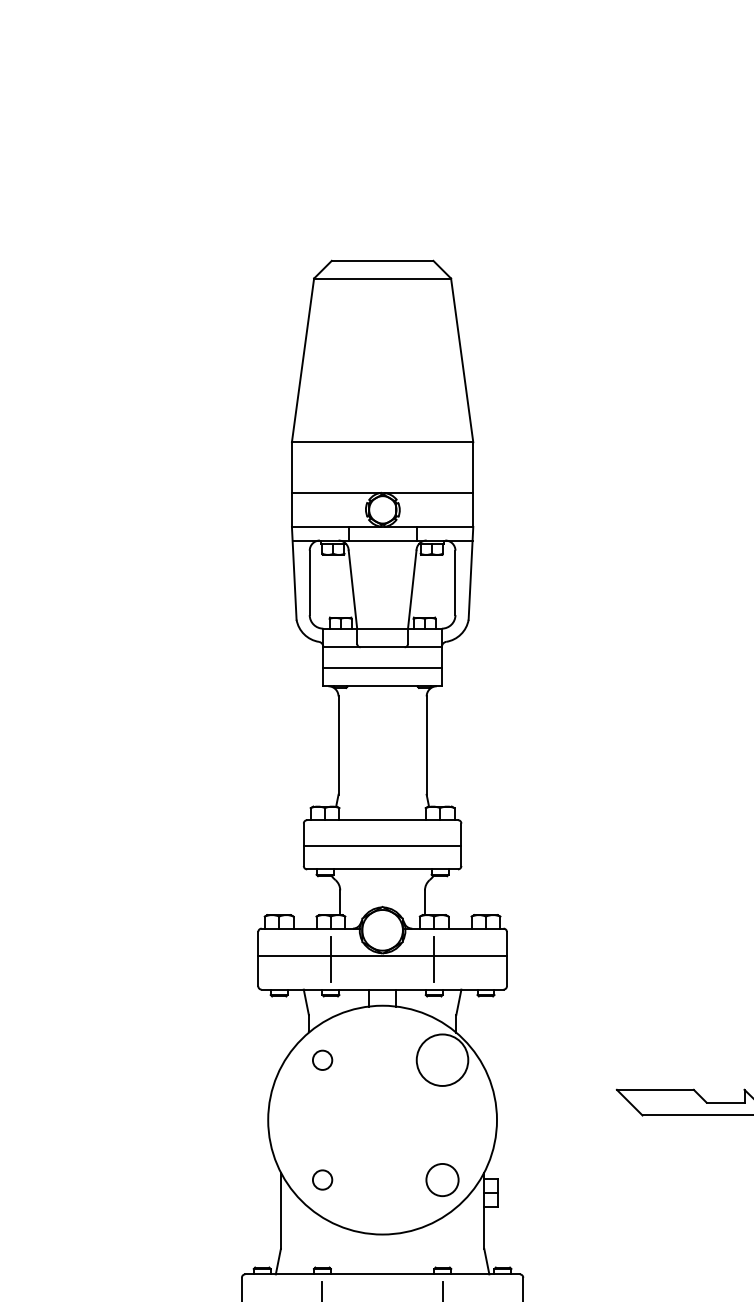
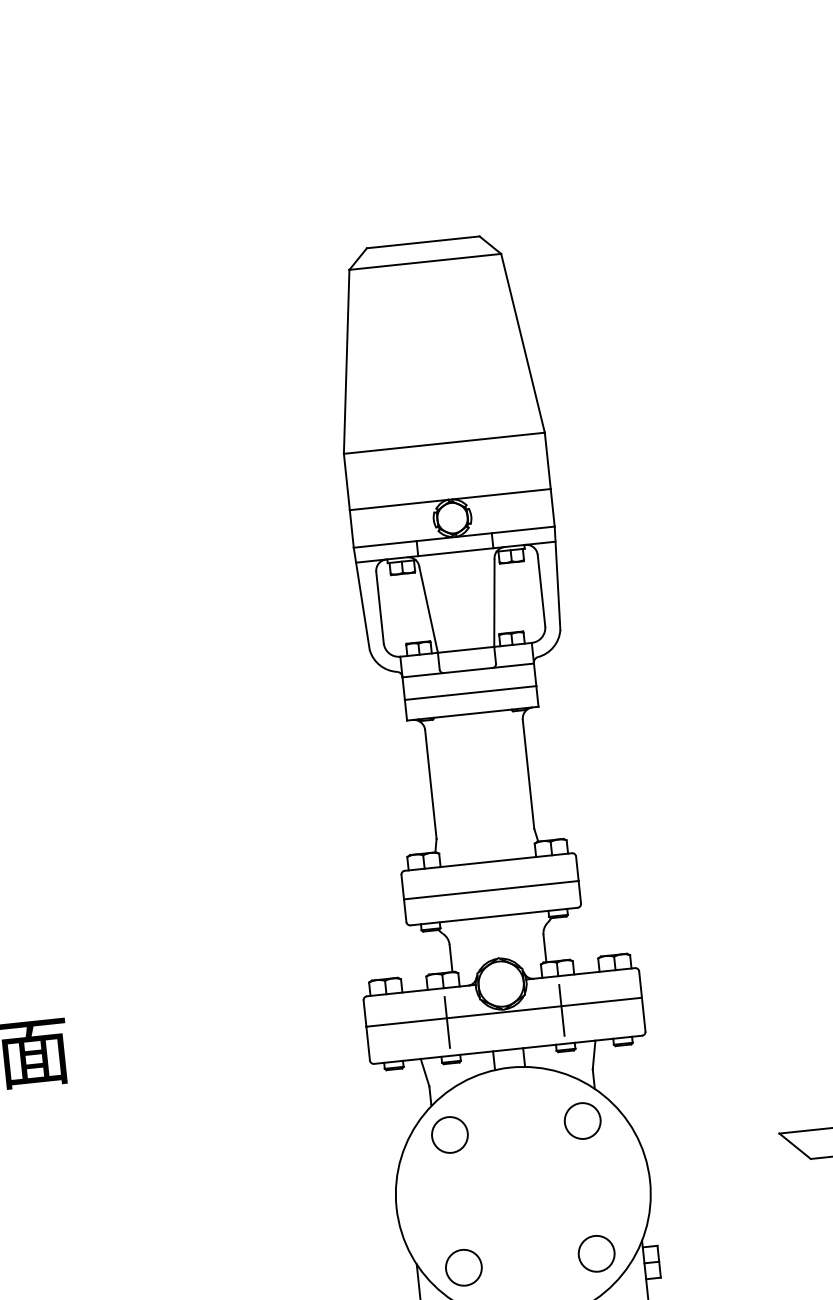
circle: (322, 1060) -> (449, 1135), size x1.67
circle: (442, 1060) -> (582, 1121), size x0.62
circle: (322, 1179) -> (463, 1267), size x1.67

